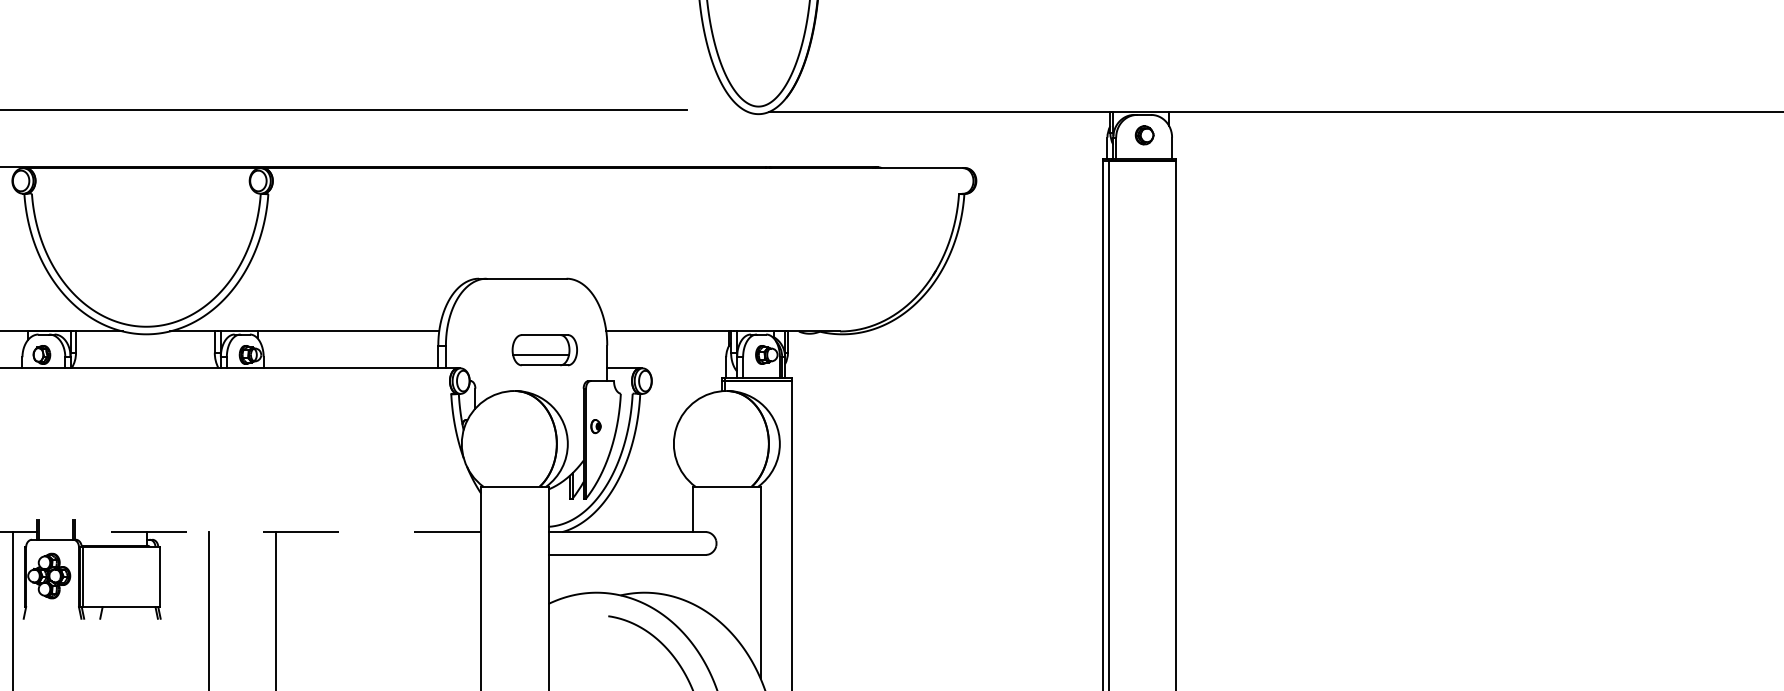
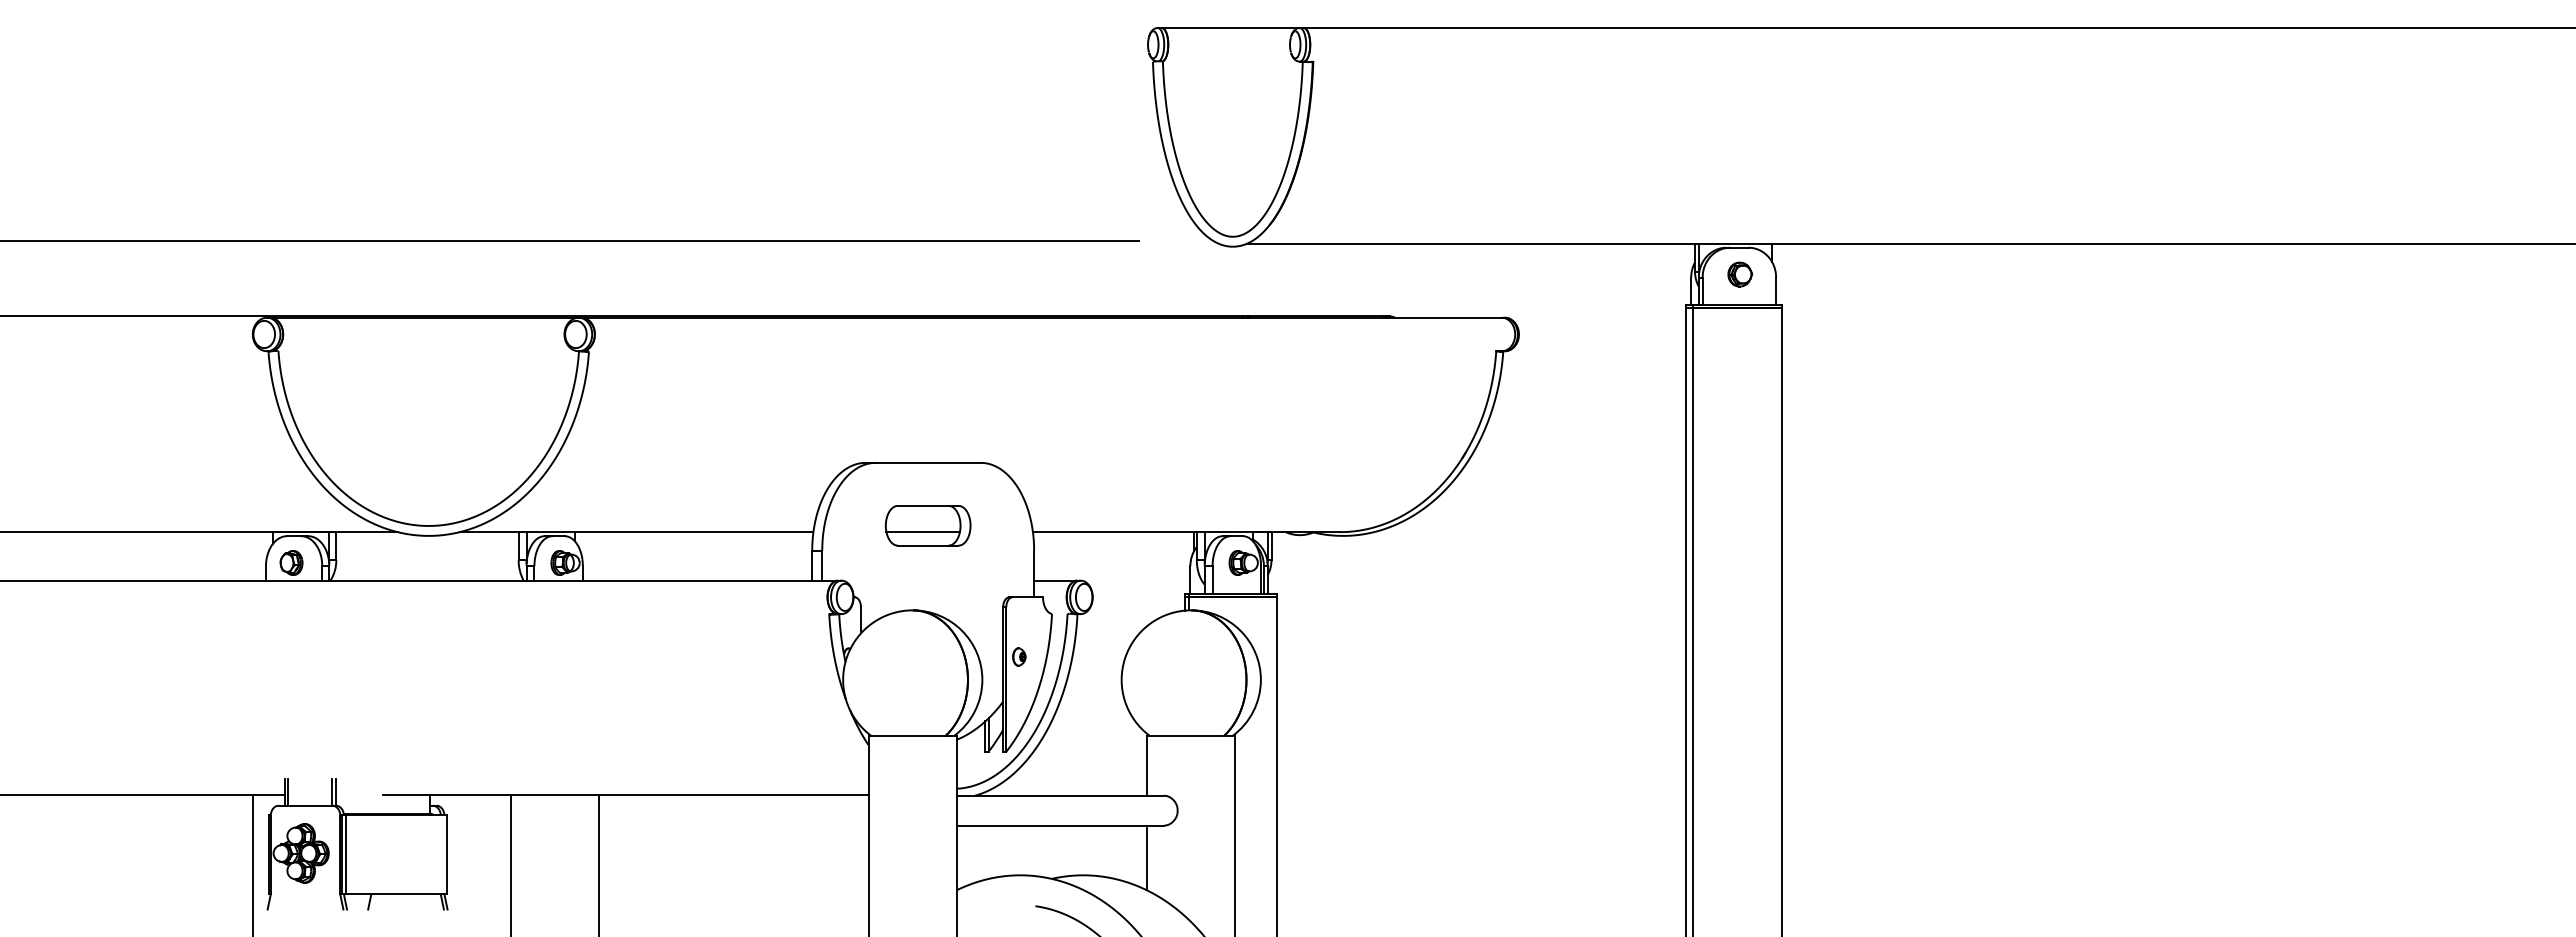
part: (545, 349) -> (928, 525), moved
line: (296, 531) -> (625, 795), dashed -> solid
line: (693, 579) -> (1147, 857), added

